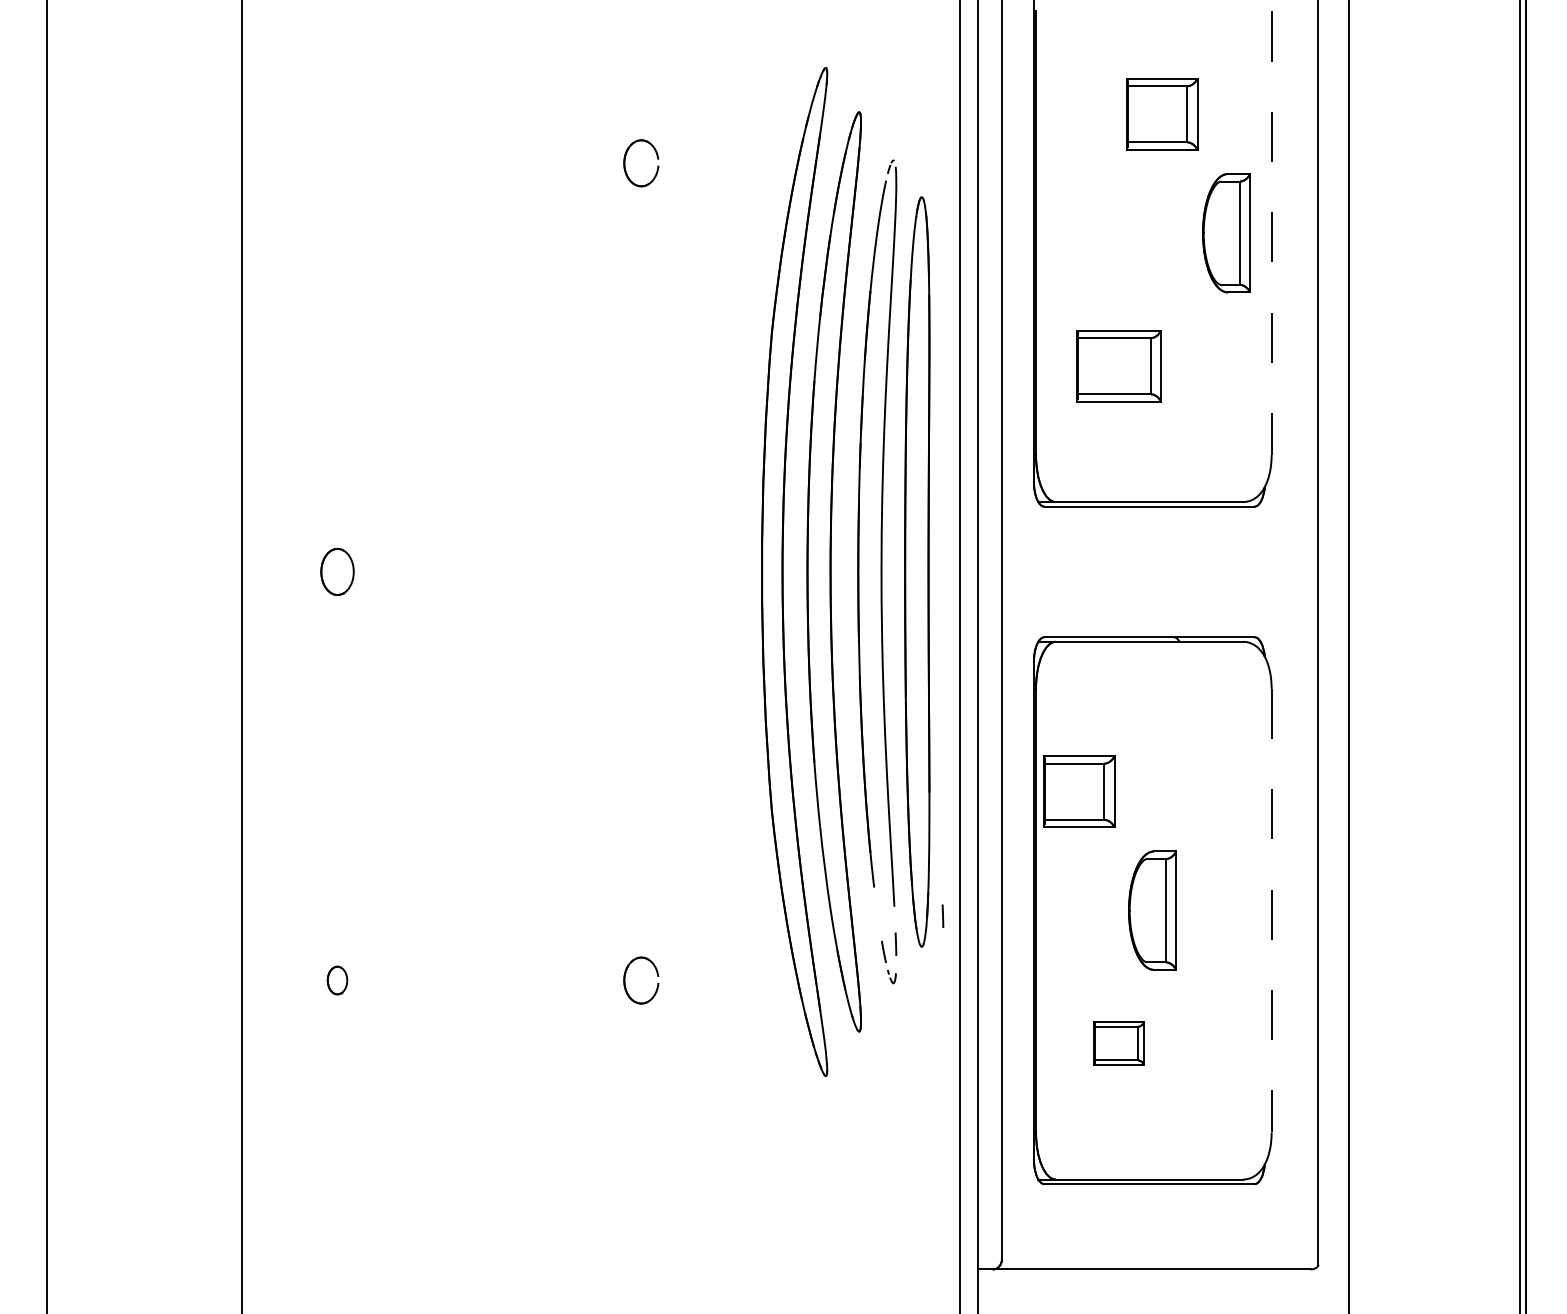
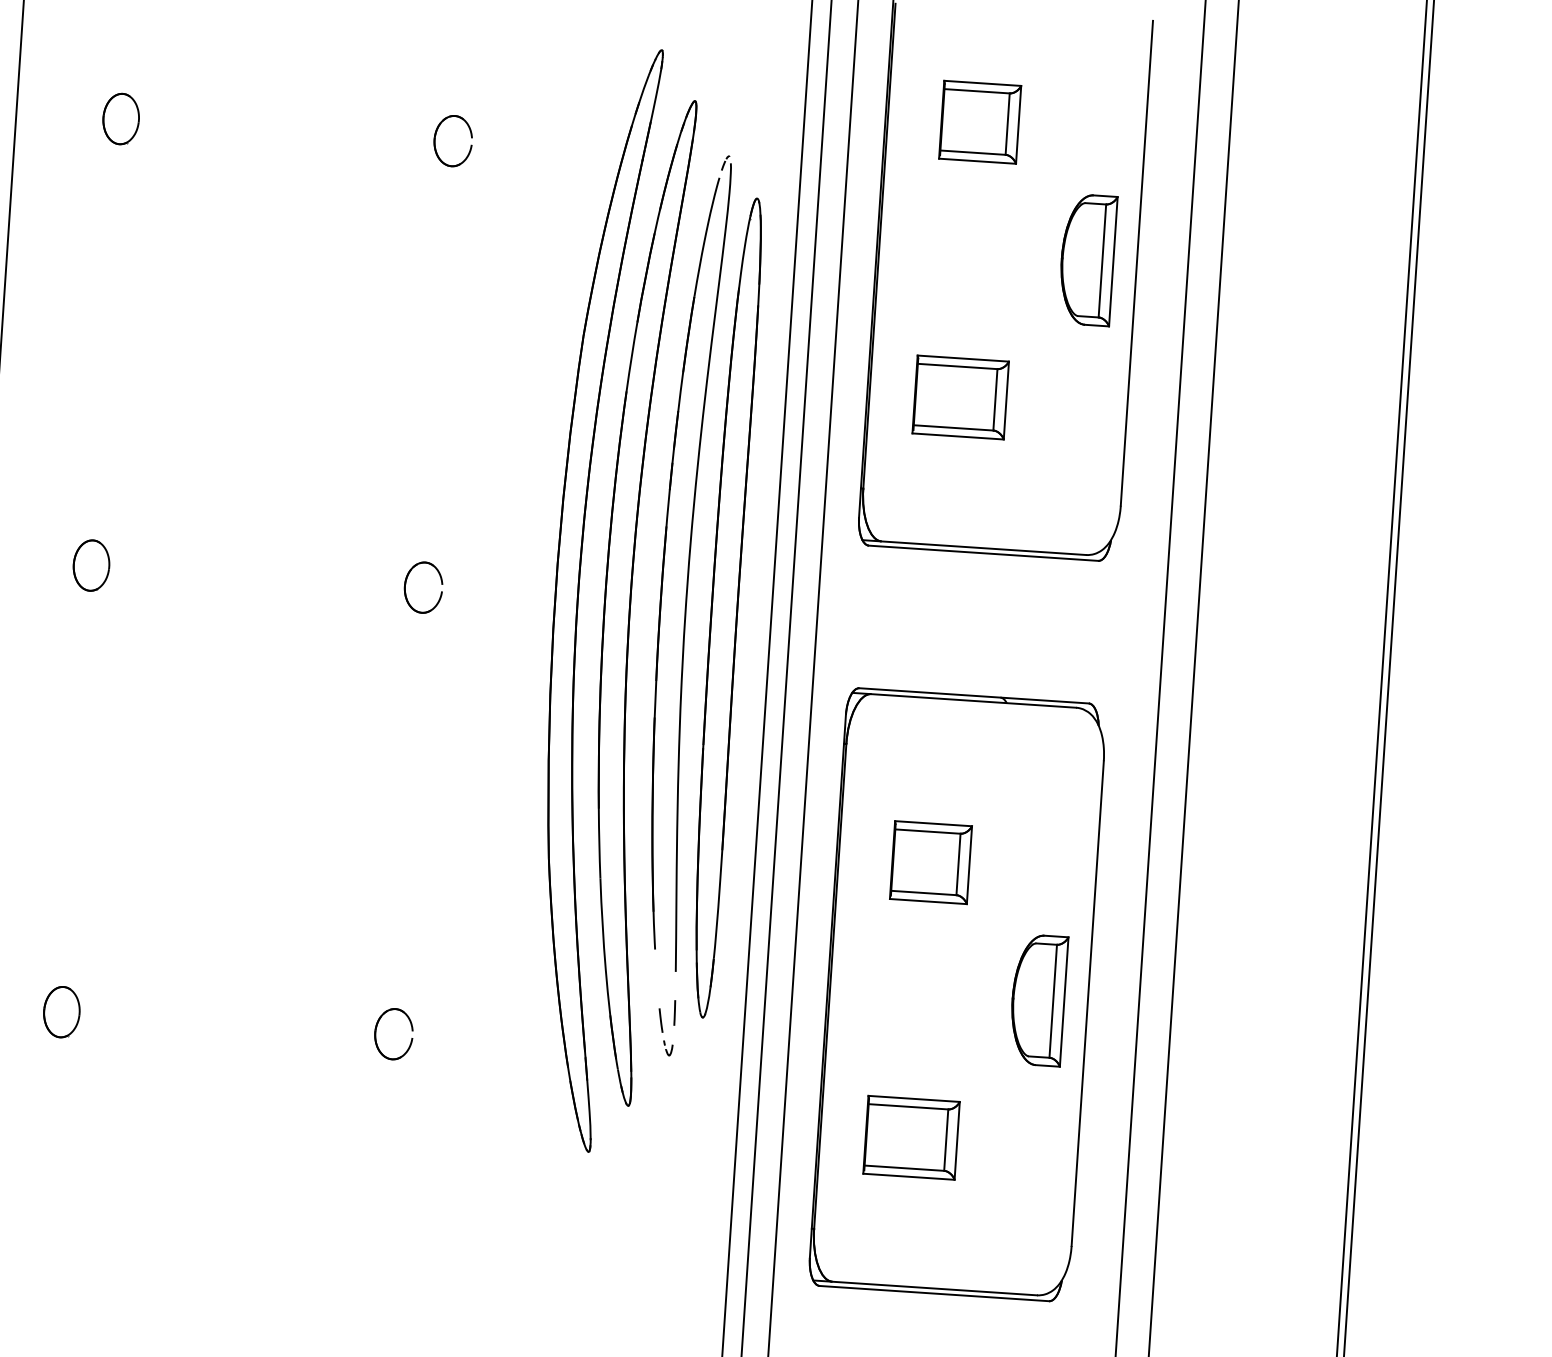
part: (1162, 114) -> (980, 122), moved
part: (337, 163) -> (121, 119), added
line: (1271, 233) -> (1136, 263), dashed -> solid
part: (625, 571) -> (406, 586), added
part: (1079, 791) -> (931, 862), moved
part: (1152, 910) -> (1038, 1000), moved
line: (1271, 910) -> (1087, 1003), dashed -> solid
line: (942, 915) -> (727, 984), removed
part: (337, 980) -> (61, 1012), size x1.67
part: (1118, 1043) -> (910, 1137), size x1.67

